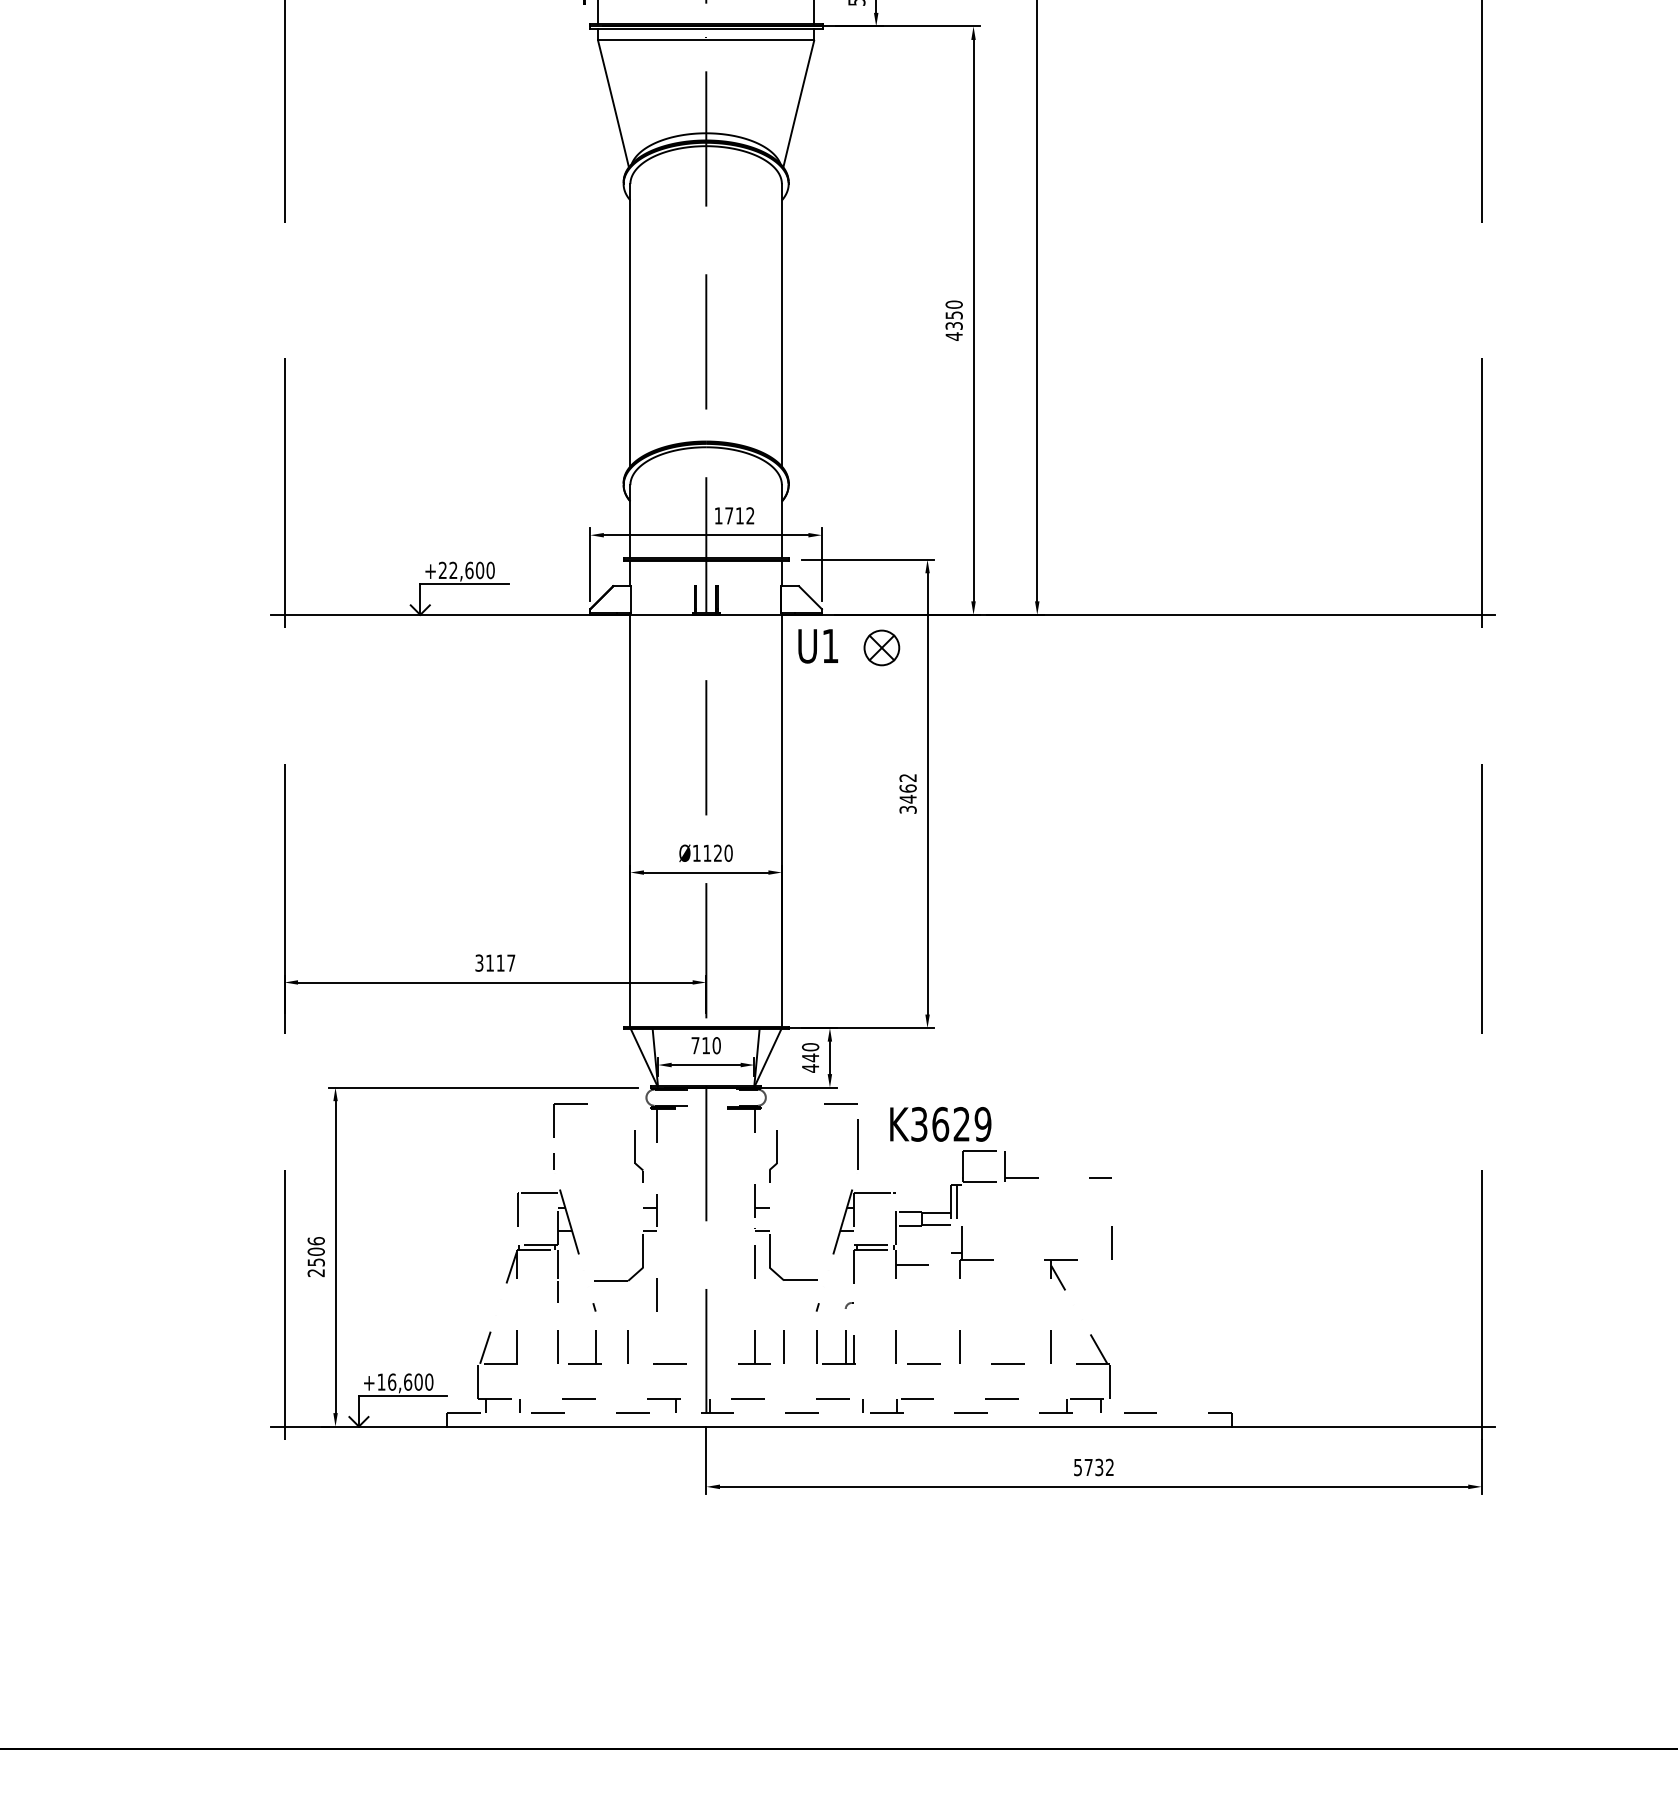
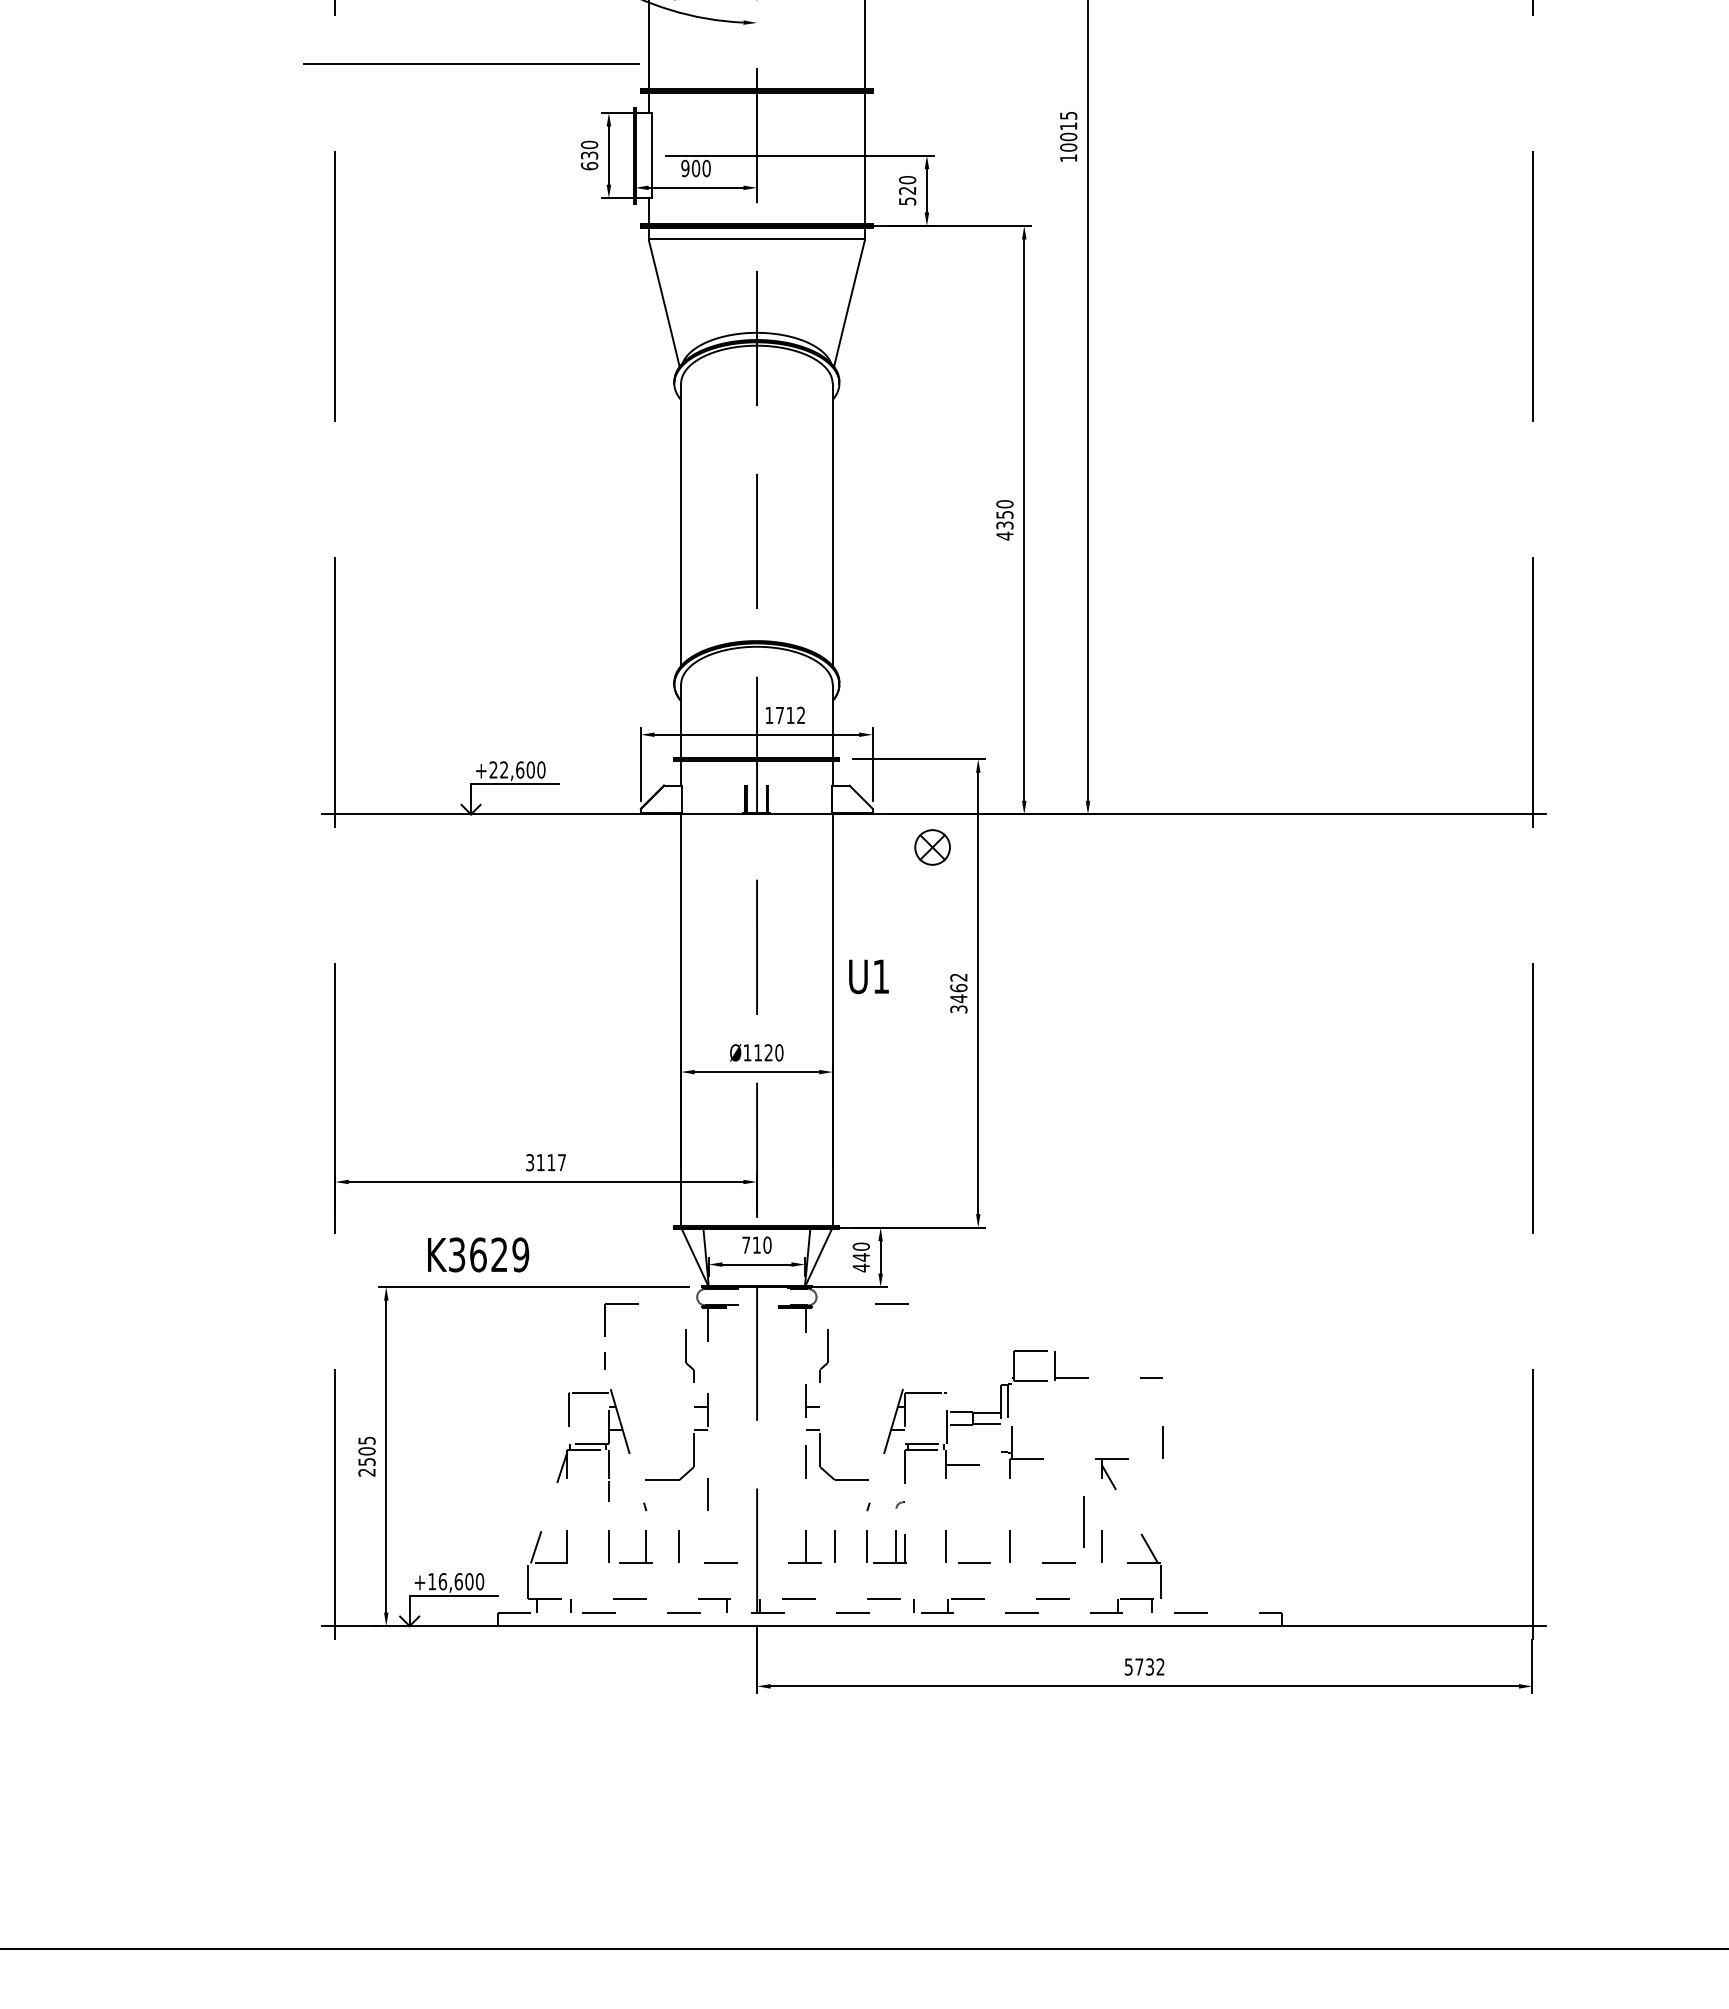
text: (817, 645) -> (868, 976), moved
text: (940, 1123) -> (478, 1254), moved
line: (857, 1143) -> (1083, 1521), moved
text: (315, 1240) -> (366, 1440), 2506 -> 2505

